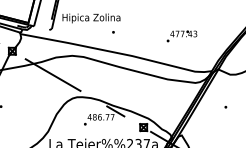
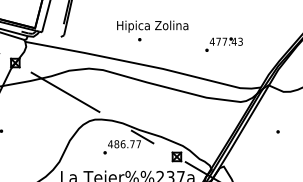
text: (91, 18) -> (152, 26), moved

